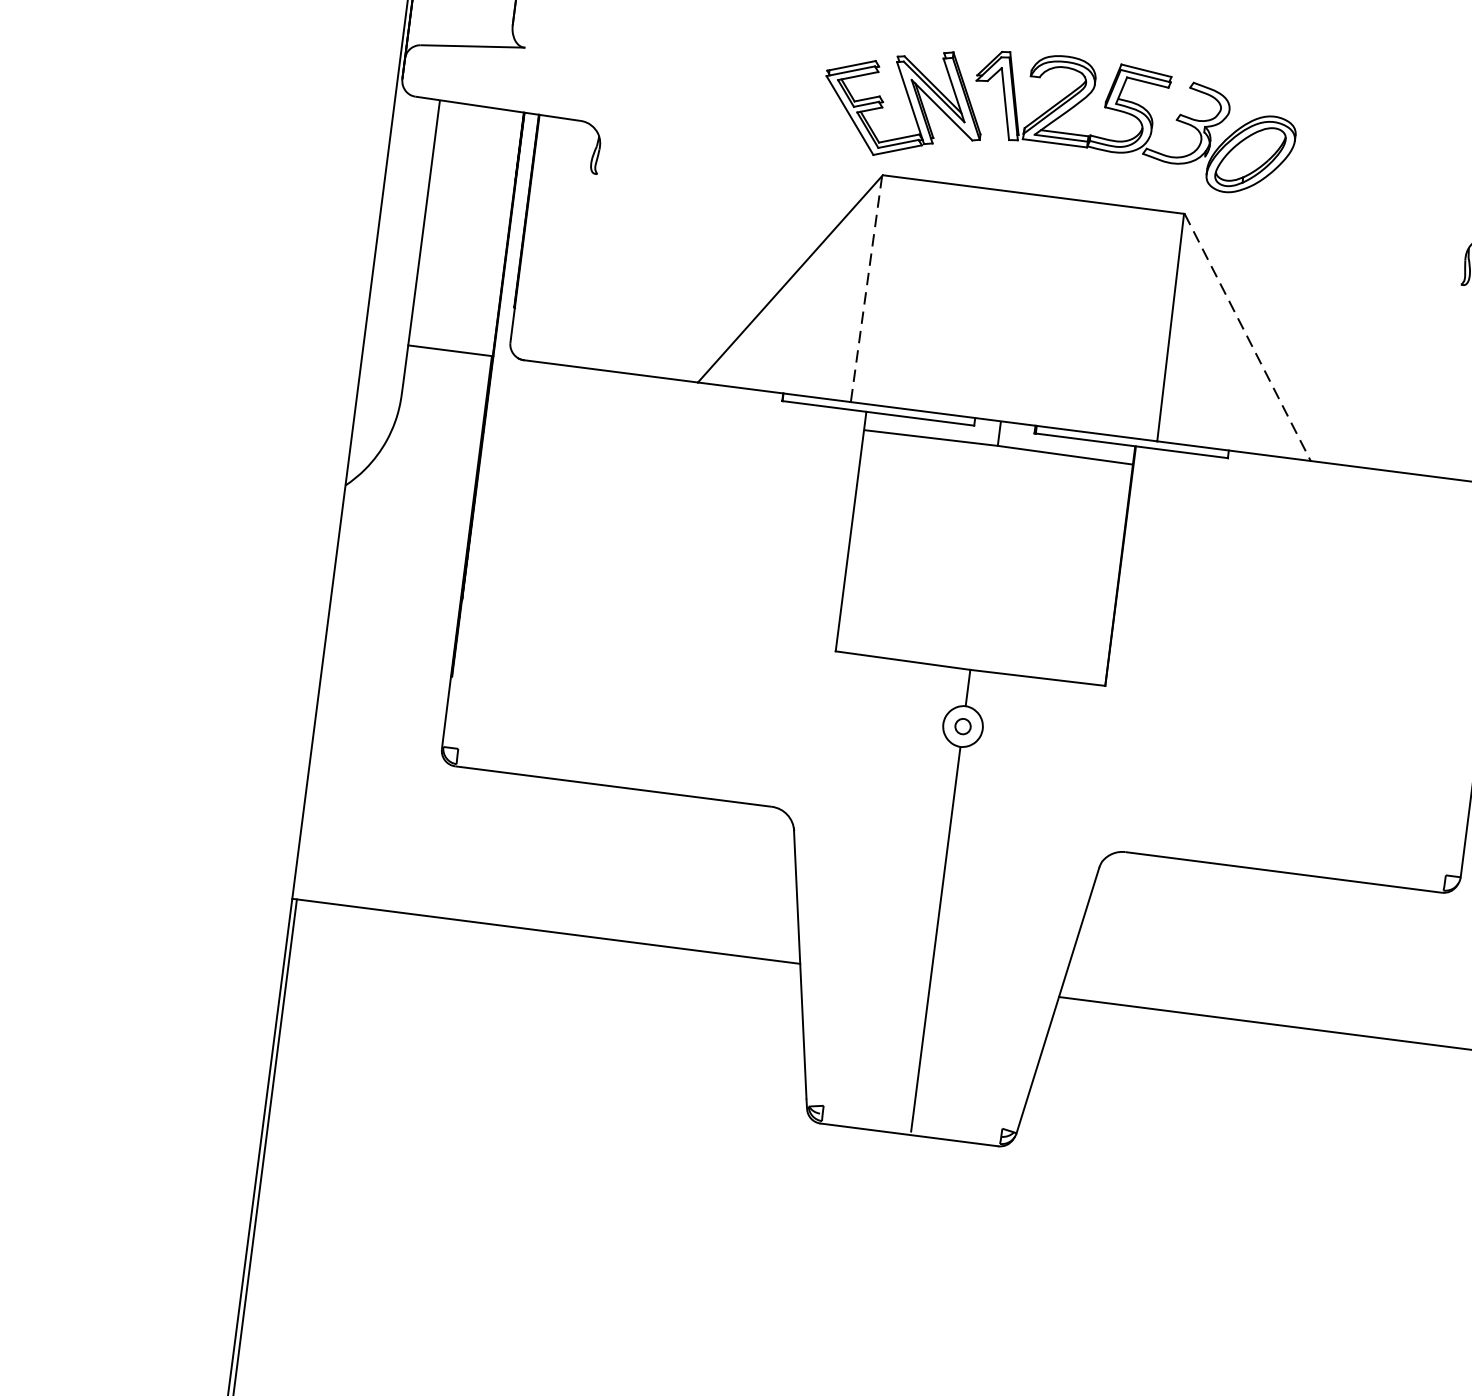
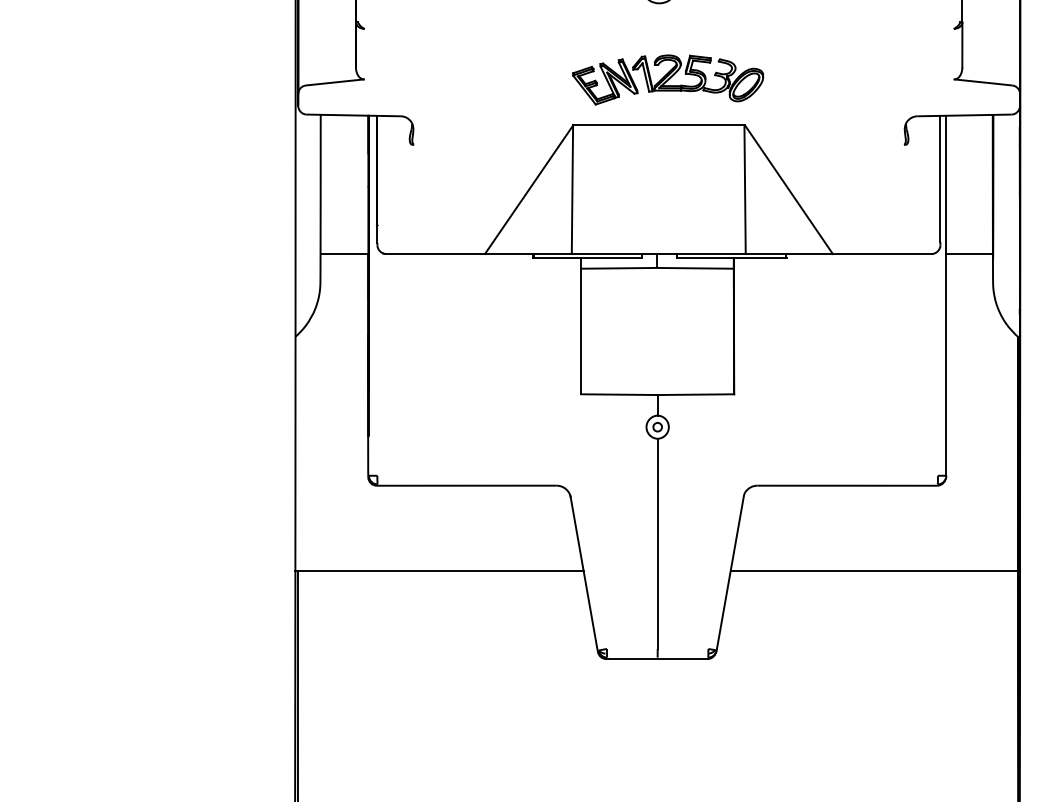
part: (1060, 116) -> (668, 79), size x0.71
line: (866, 290) -> (572, 190), dashed -> solid
line: (1248, 337) -> (789, 189), dashed -> solid

